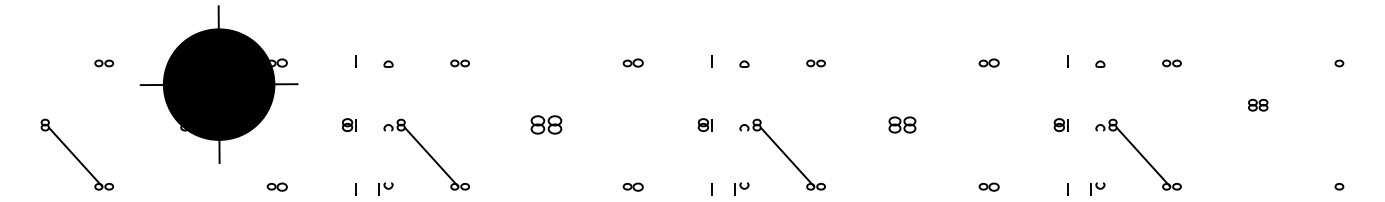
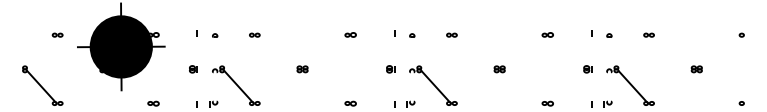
part: (1257, 105) -> (696, 69), moved
part: (546, 125) -> (302, 69), size x0.62
part: (901, 125) -> (499, 69), size x0.71

